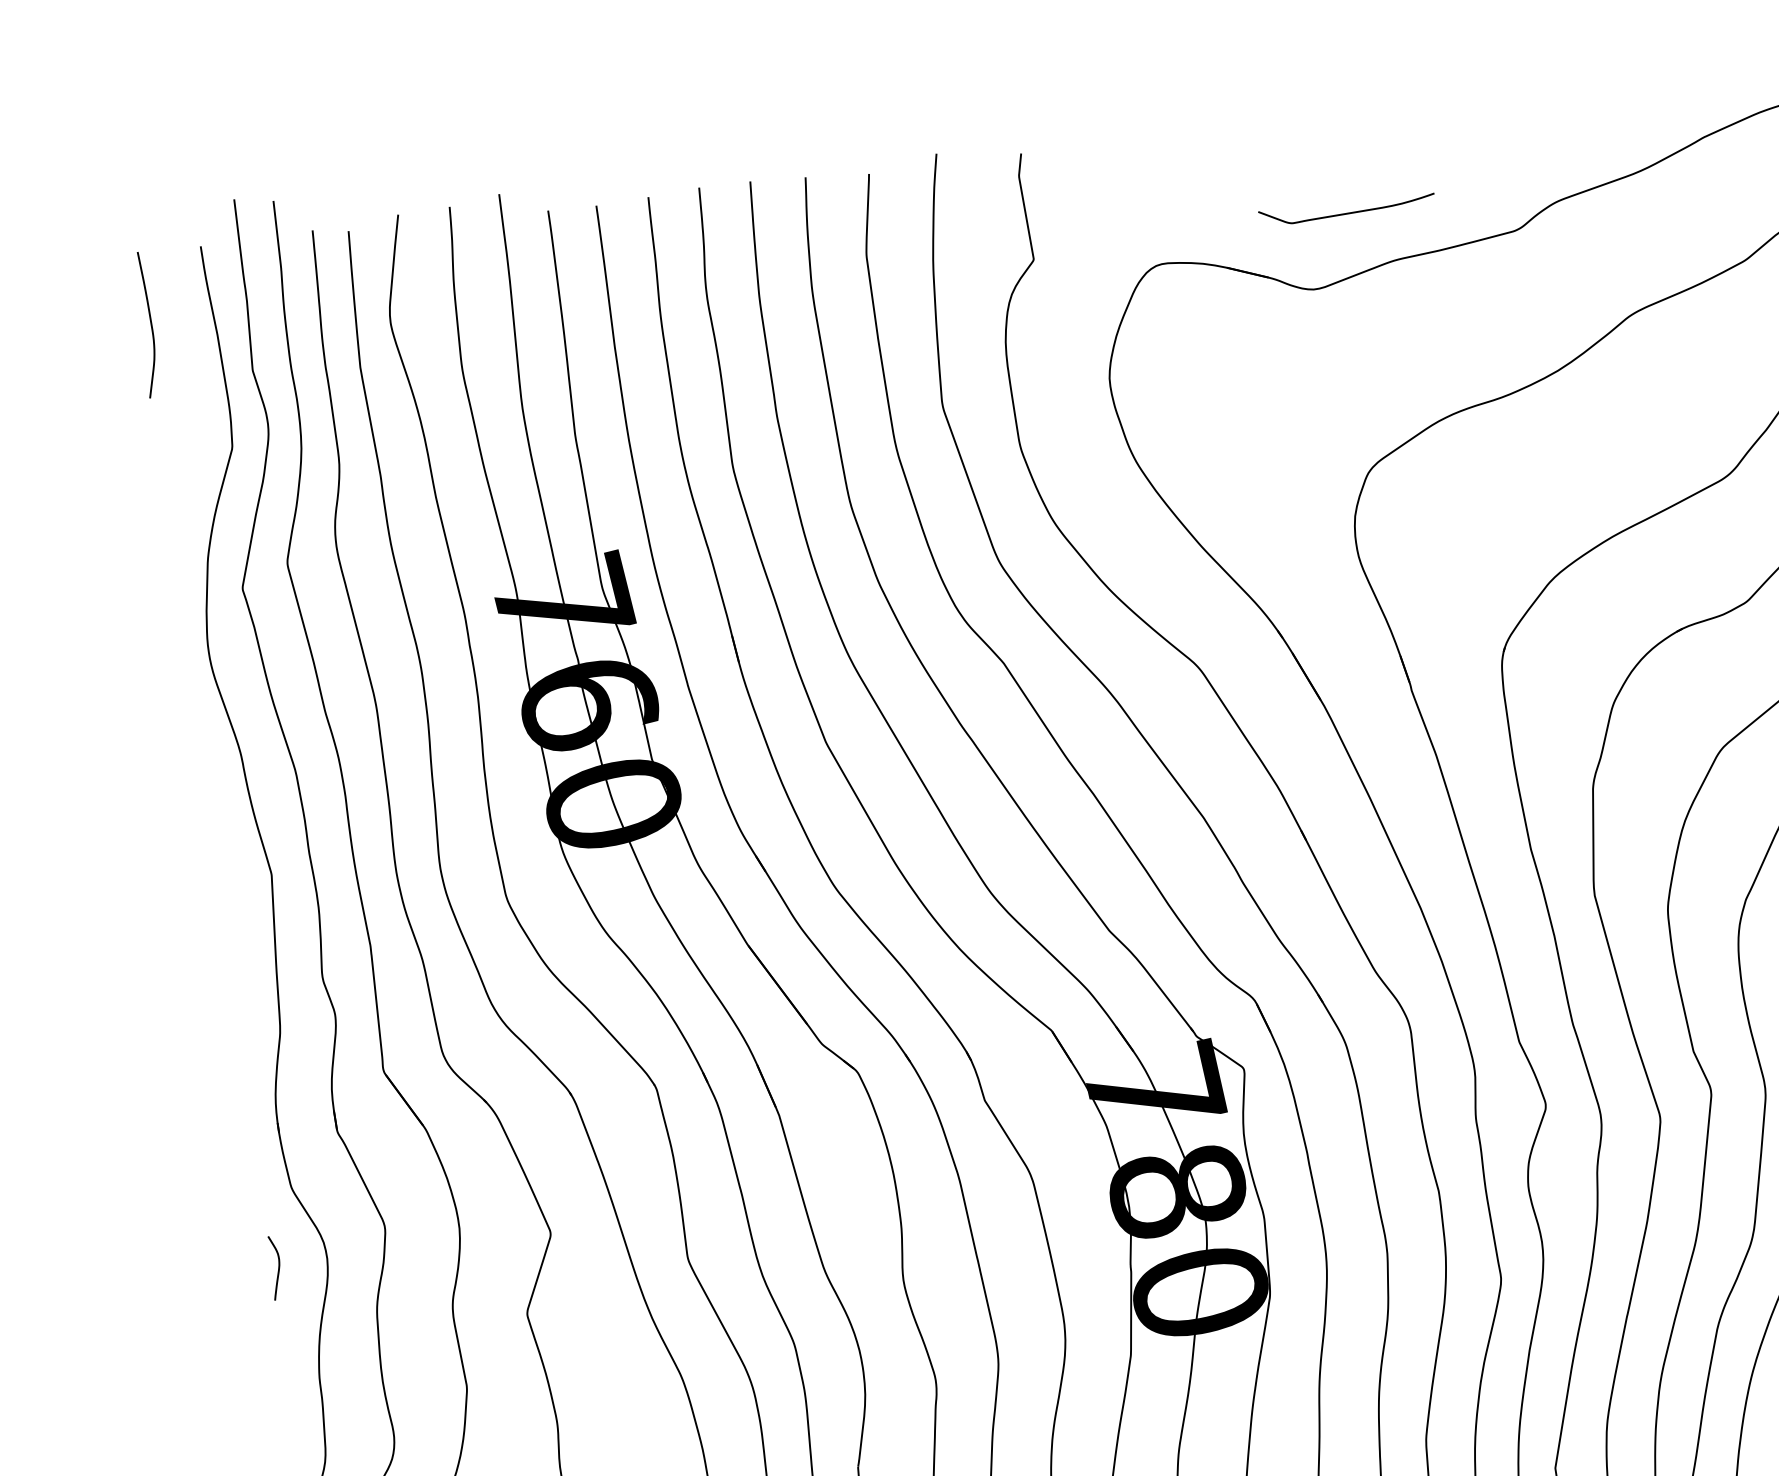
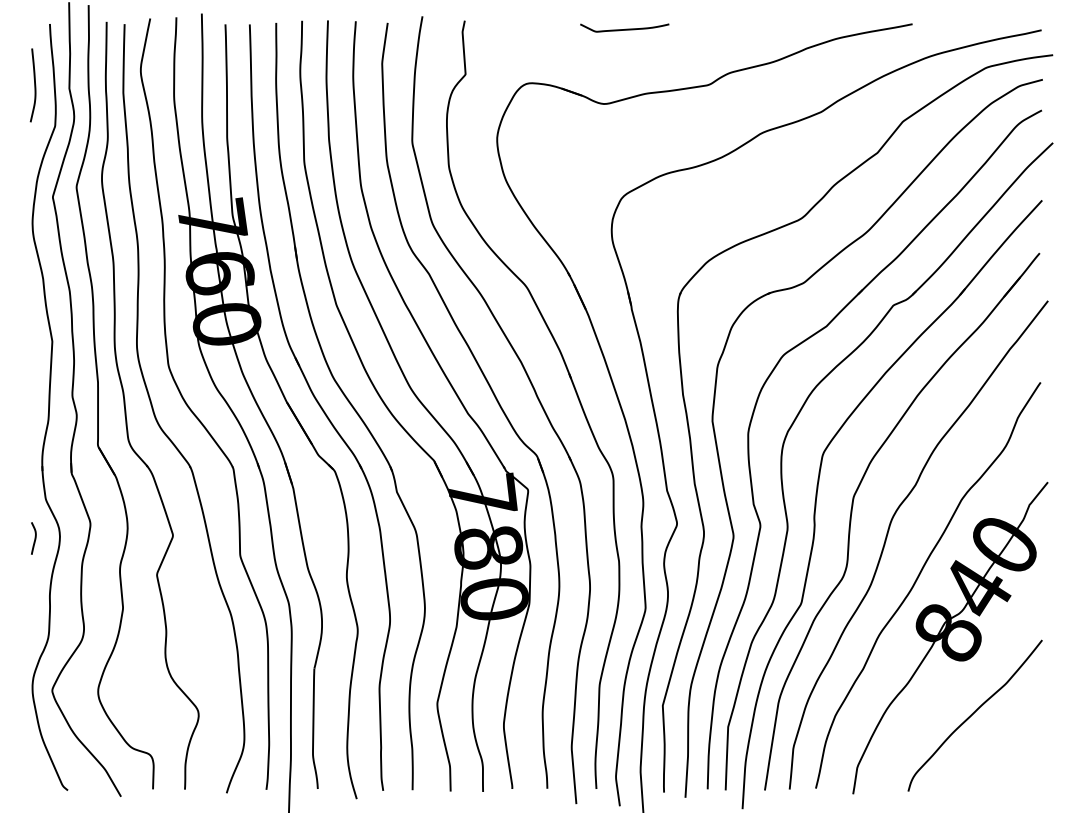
curve: (1348, 210) -> (625, 28), moved
curve: (150, 324) -> (34, 85), moved

